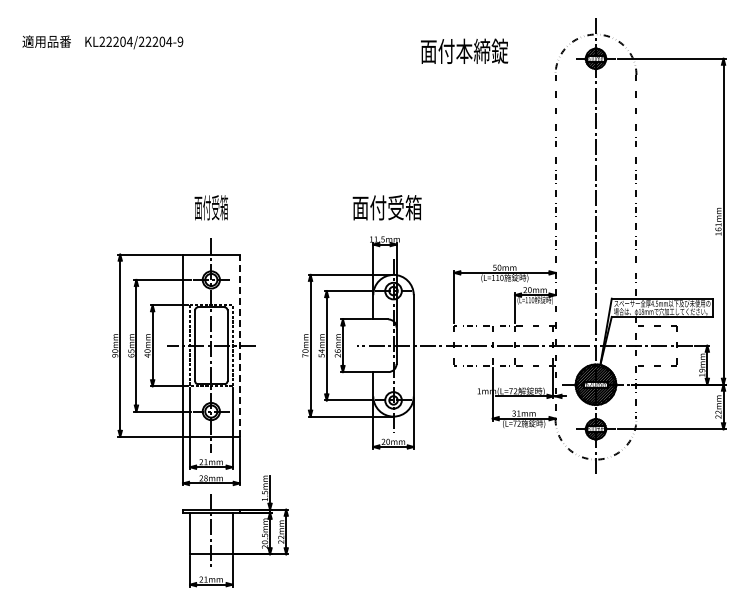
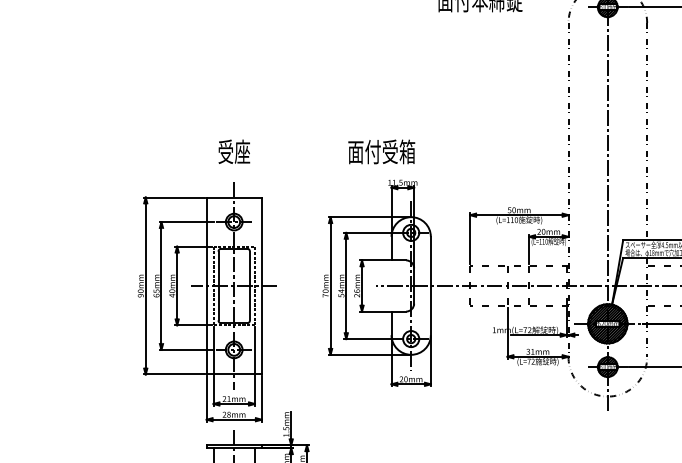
text: (211, 207) -> (234, 151), 面付受箱 -> 受座
text: (386, 207) -> (381, 151), moved
line: (239, 345) -> (261, 285), dashed -> solid

